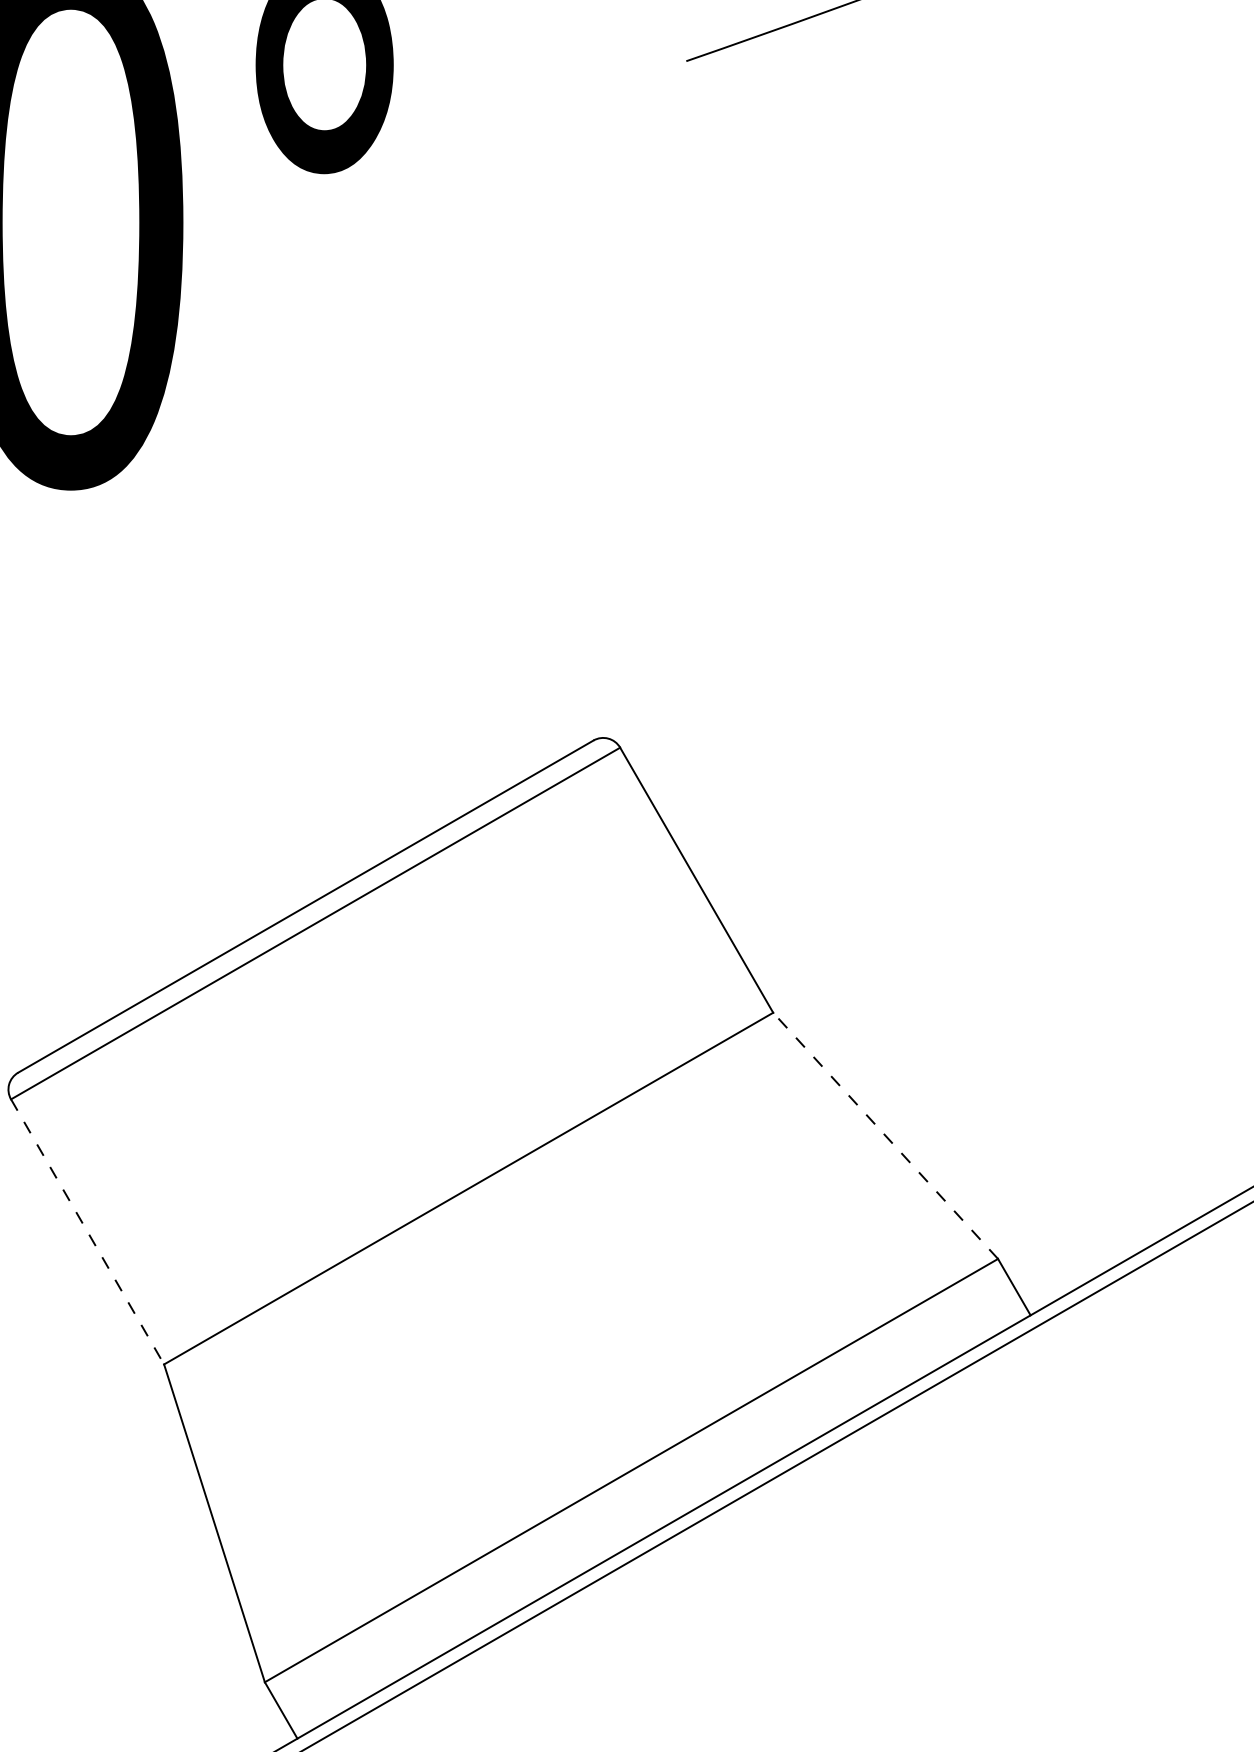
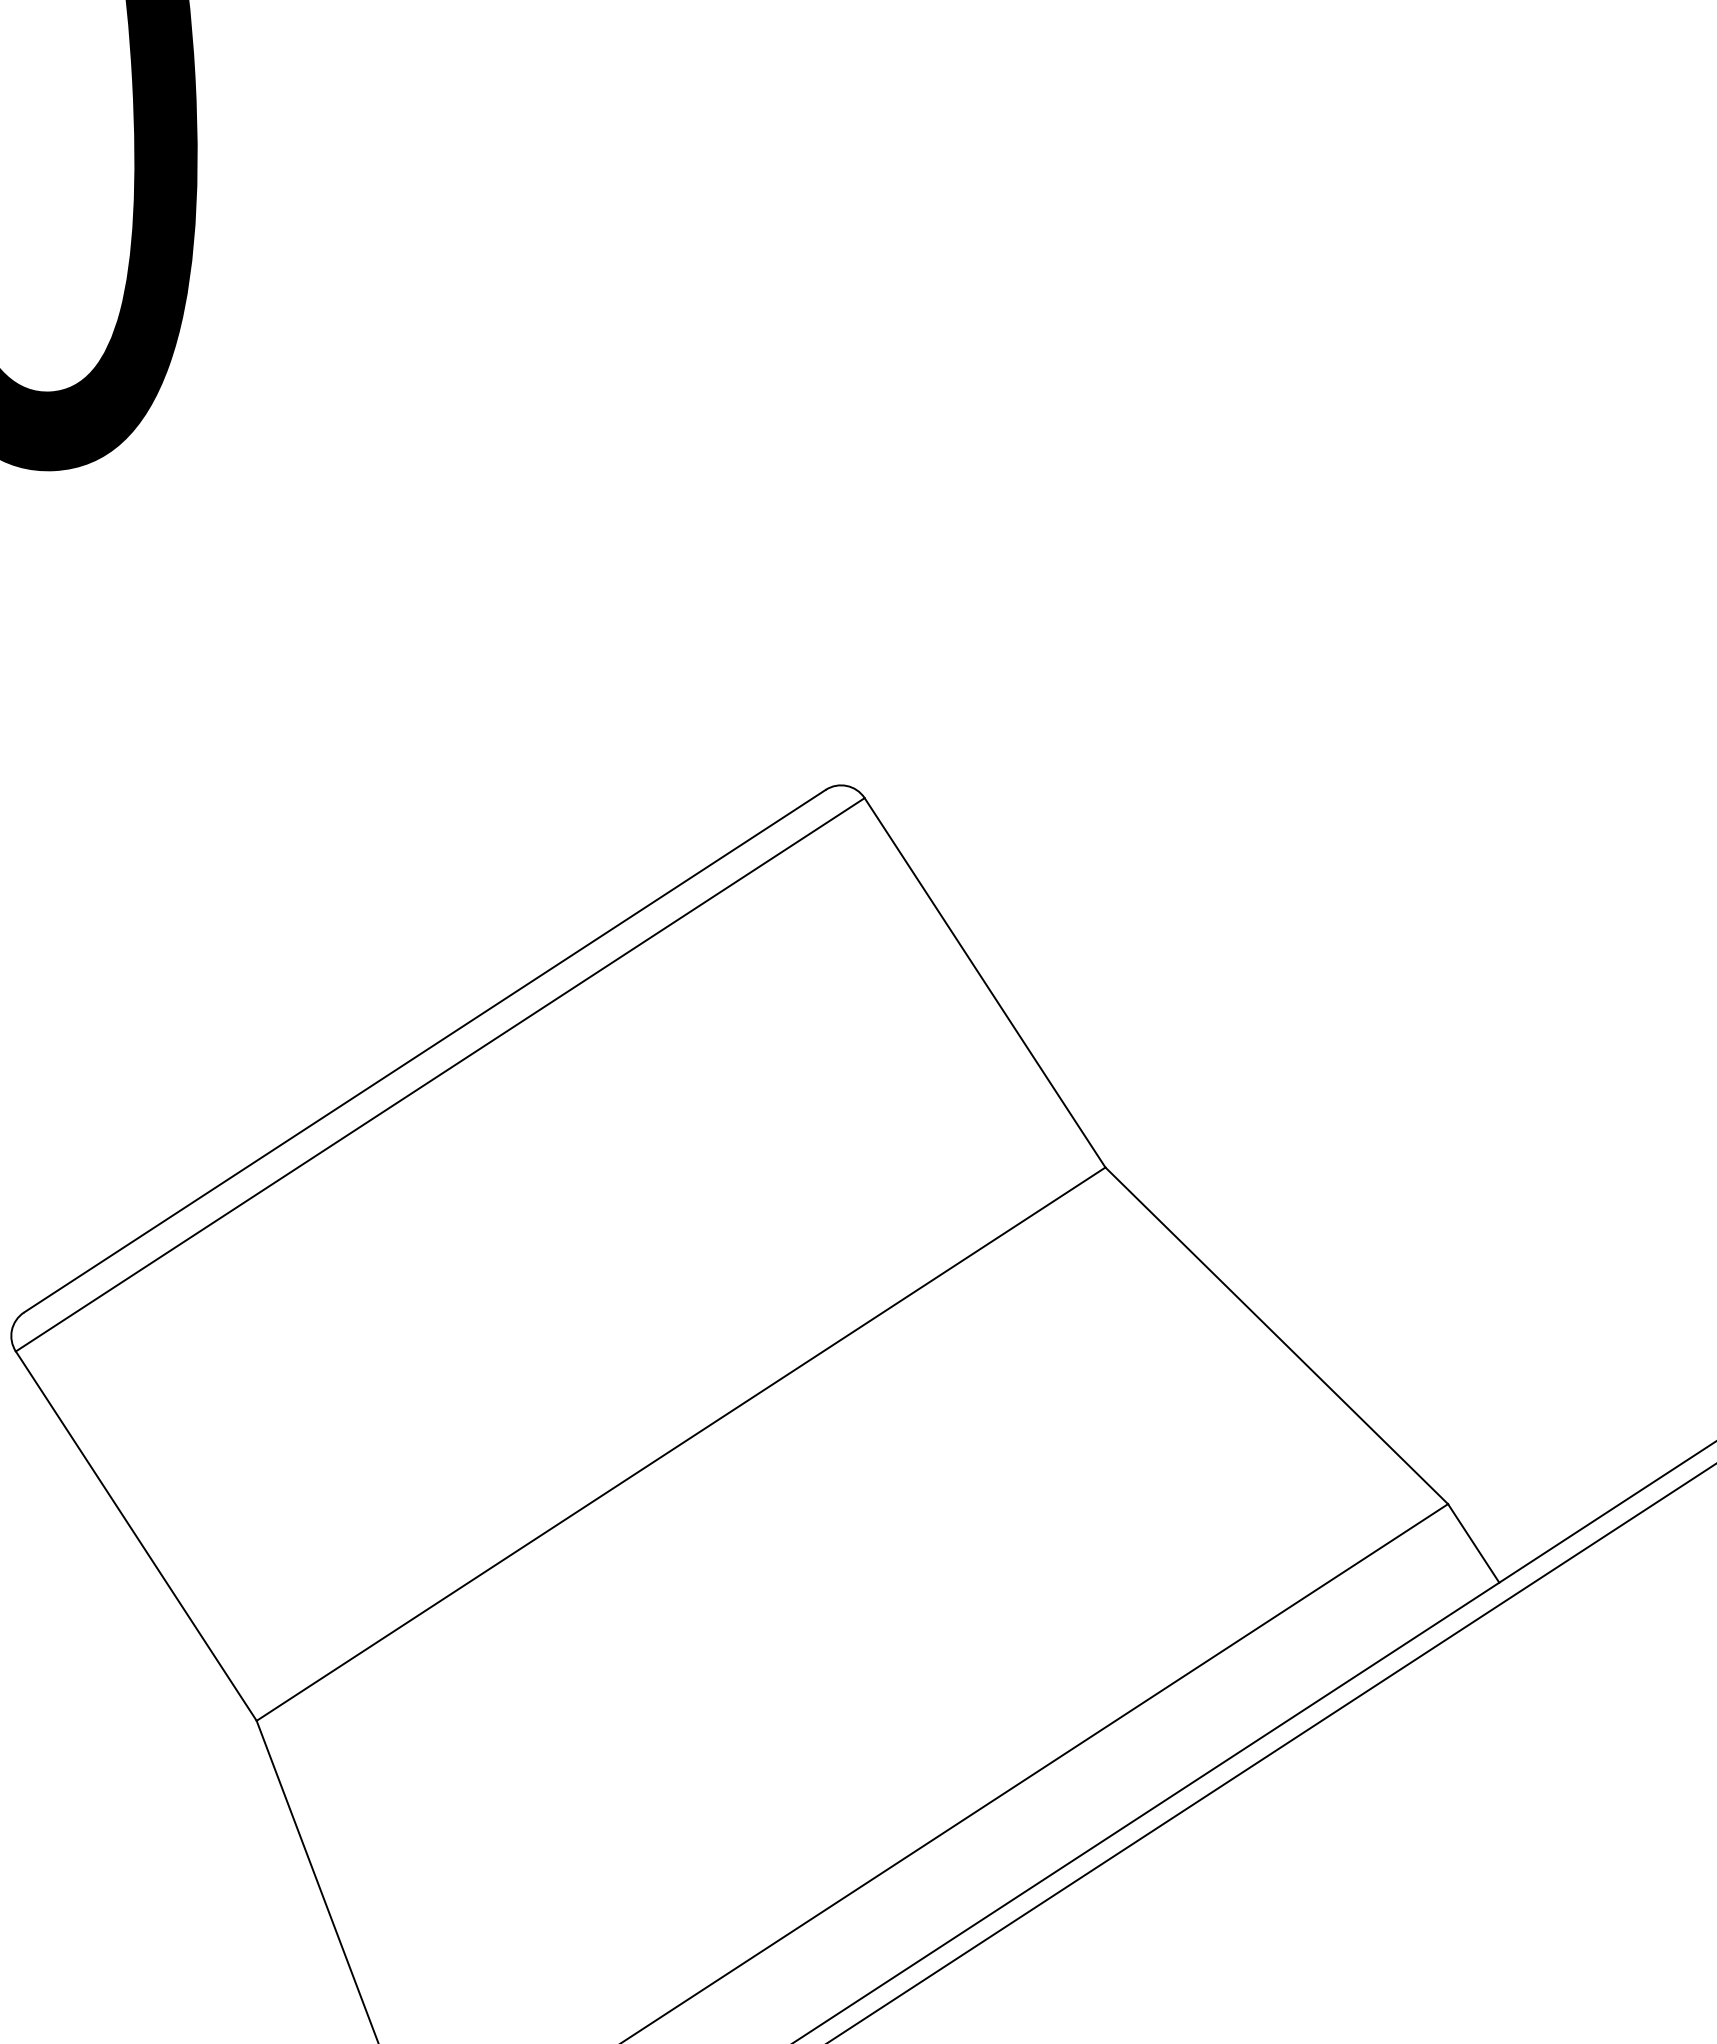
line: (885, 1135) -> (1276, 1335), dashed -> solid
line: (87, 1232) -> (136, 1536), dashed -> solid

